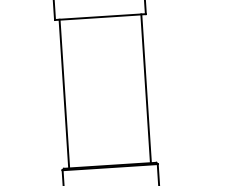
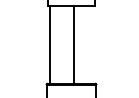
line: (145, 87) -> (73, 44), moved

